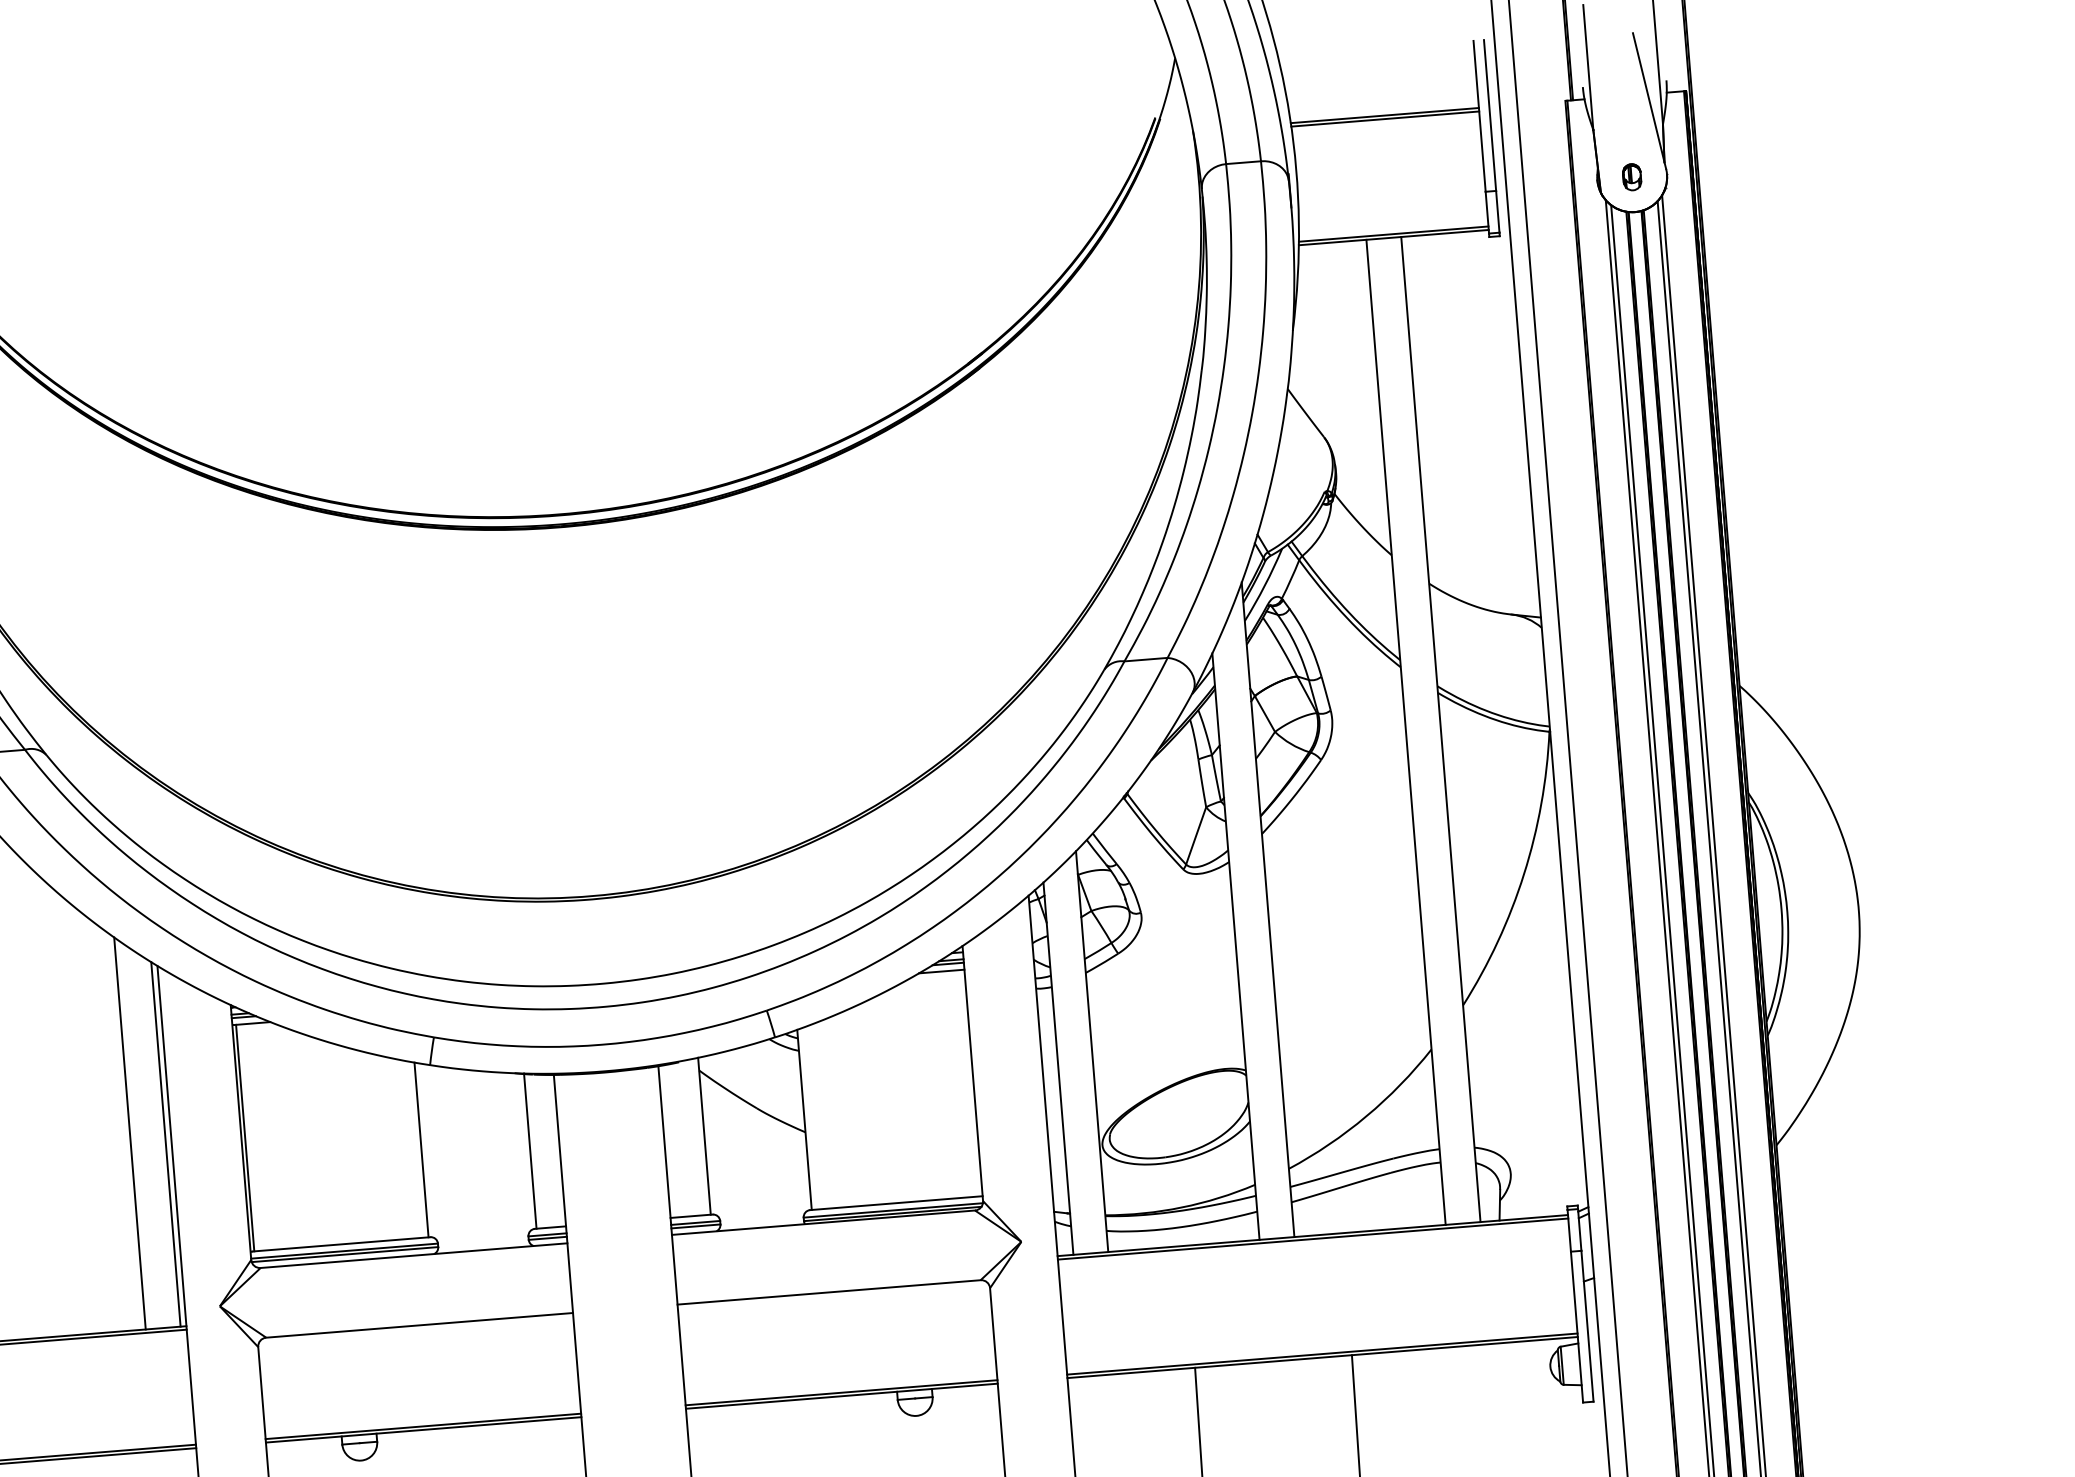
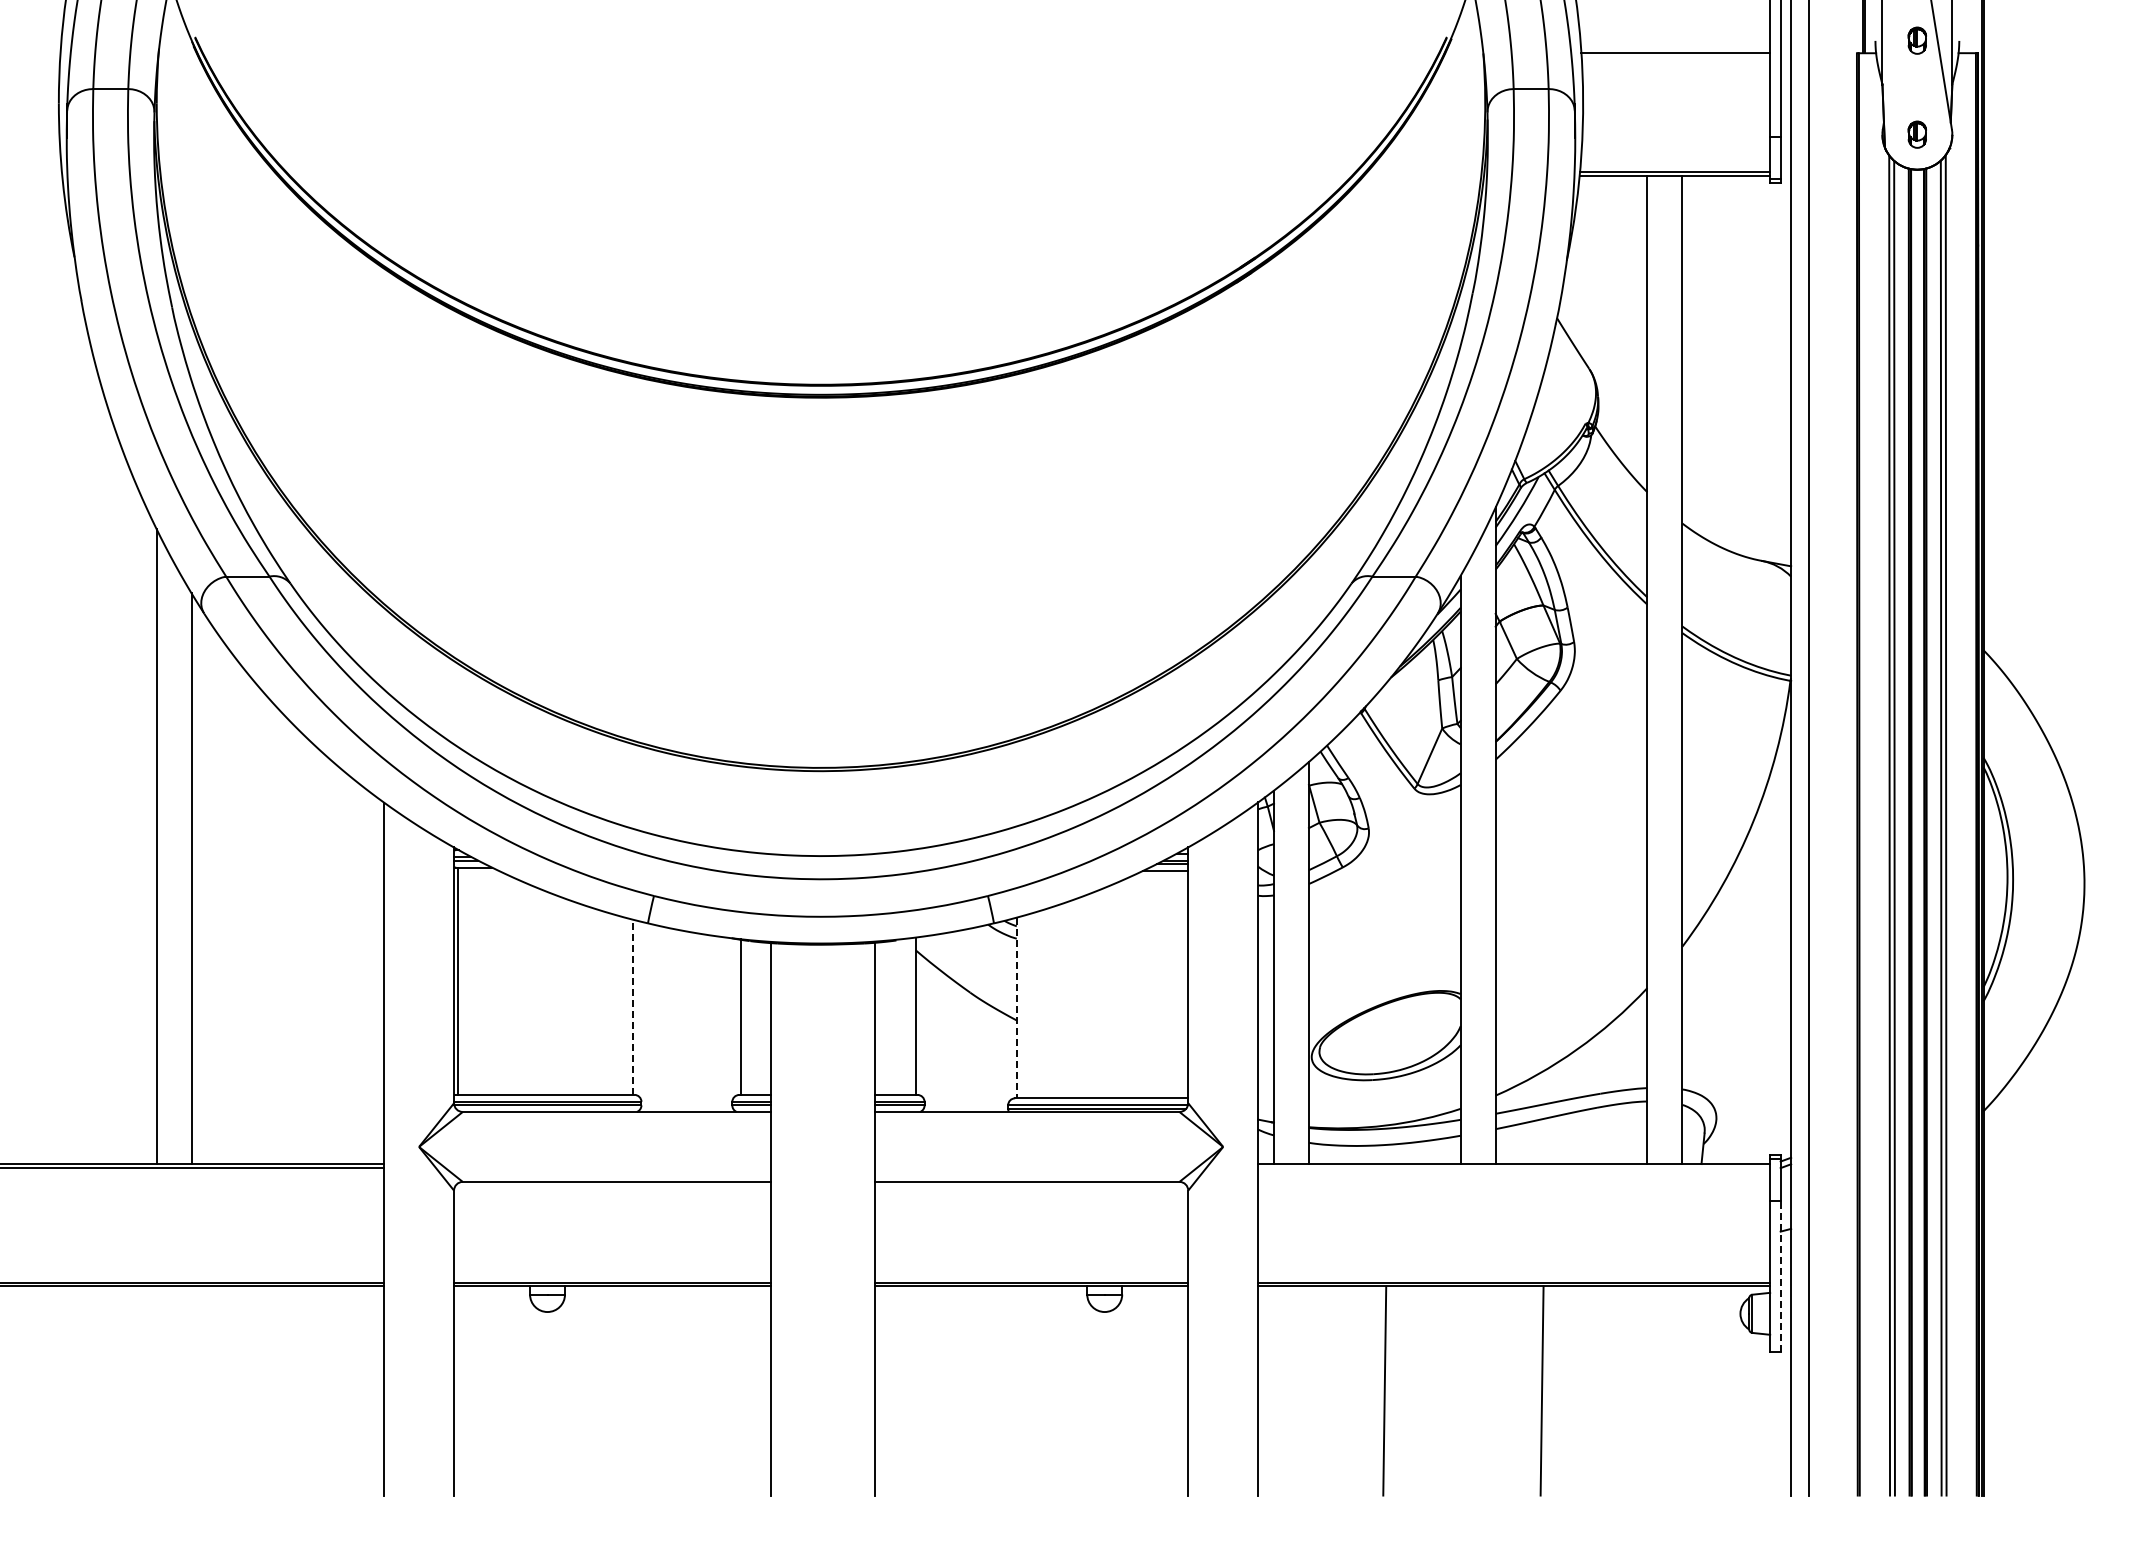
part: (1623, 83) -> (1916, 40), added
line: (1384, 118) -> (1675, 56), removed
line: (804, 1120) -> (1016, 1008), solid -> dashed
line: (130, 1133) -> (343, 967), removed
line: (166, 1144) -> (378, 981), removed
line: (421, 1150) -> (632, 1007), solid -> dashed
line: (1313, 1238) -> (1514, 1167), removed
line: (1587, 1326) -> (1780, 1276), solid -> dashed

